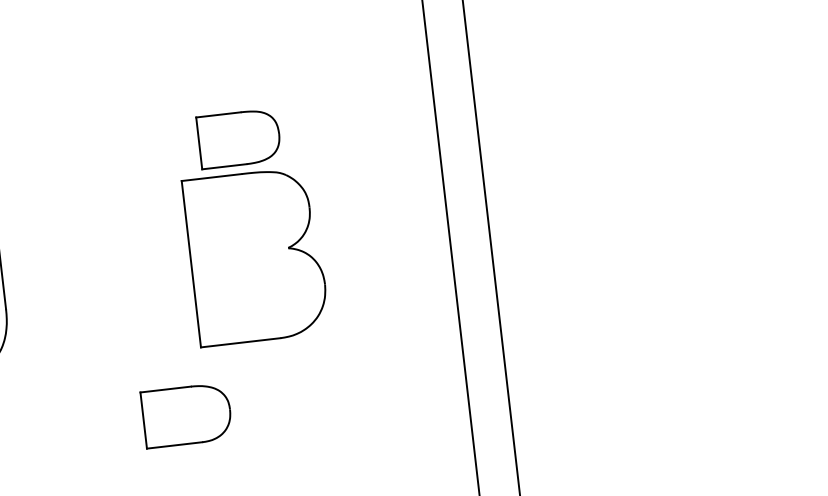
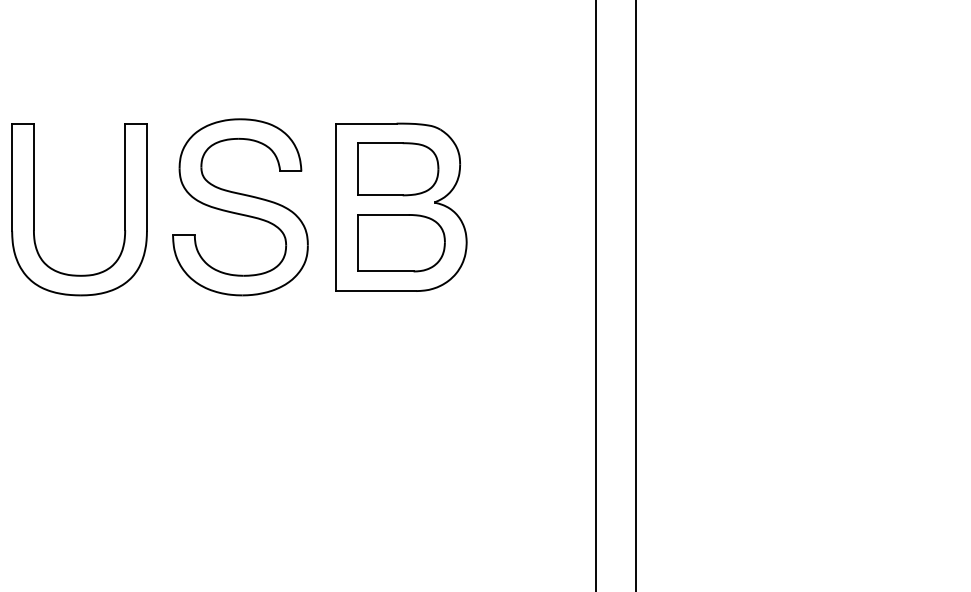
part: (239, 138) -> (398, 169), moved
part: (96, 275) -> (240, 207), added
part: (187, 415) -> (401, 243), moved

